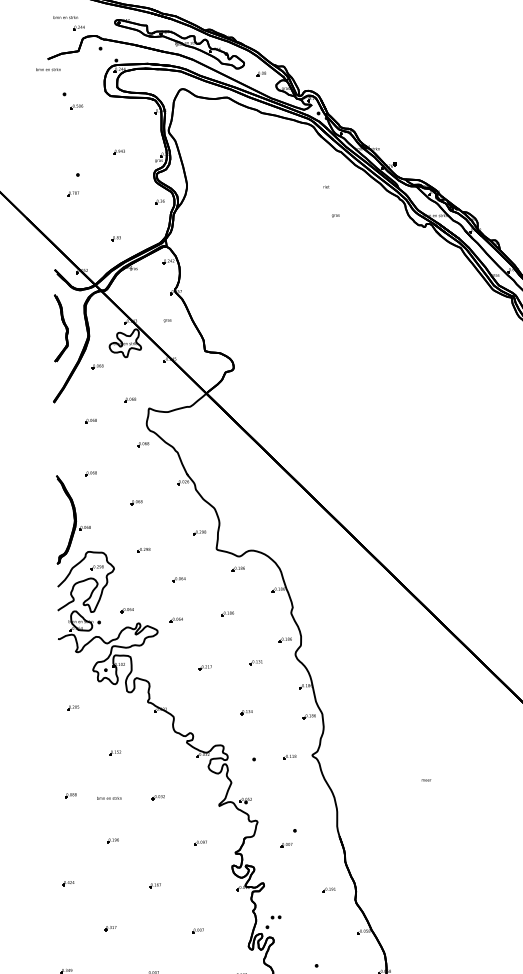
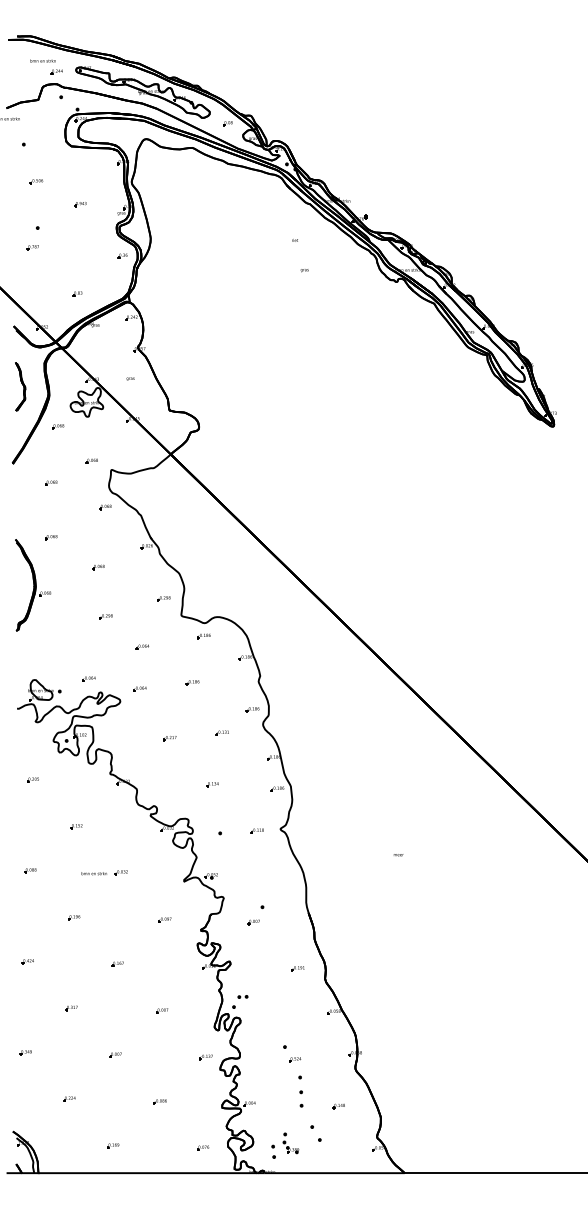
part: (69, 22) -> (46, 66), moved
part: (76, 106) -> (36, 181), moved
part: (61, 327) -> (20, 386), size x0.7
part: (85, 581) -> (45, 649), removed
text: (109, 798) -> (94, 873), moved

